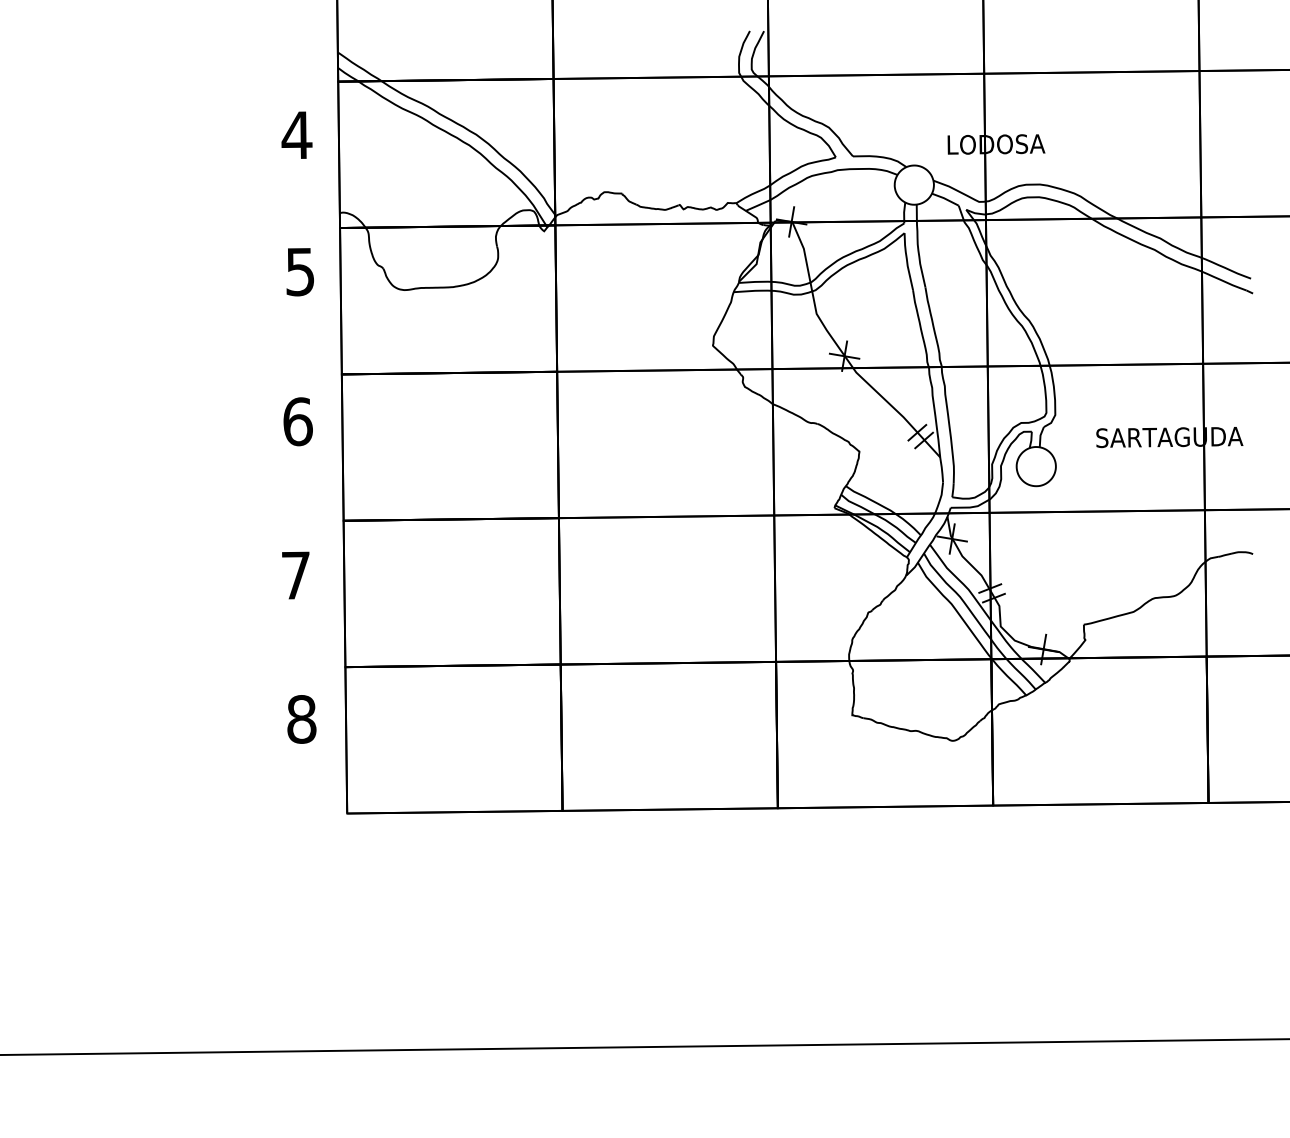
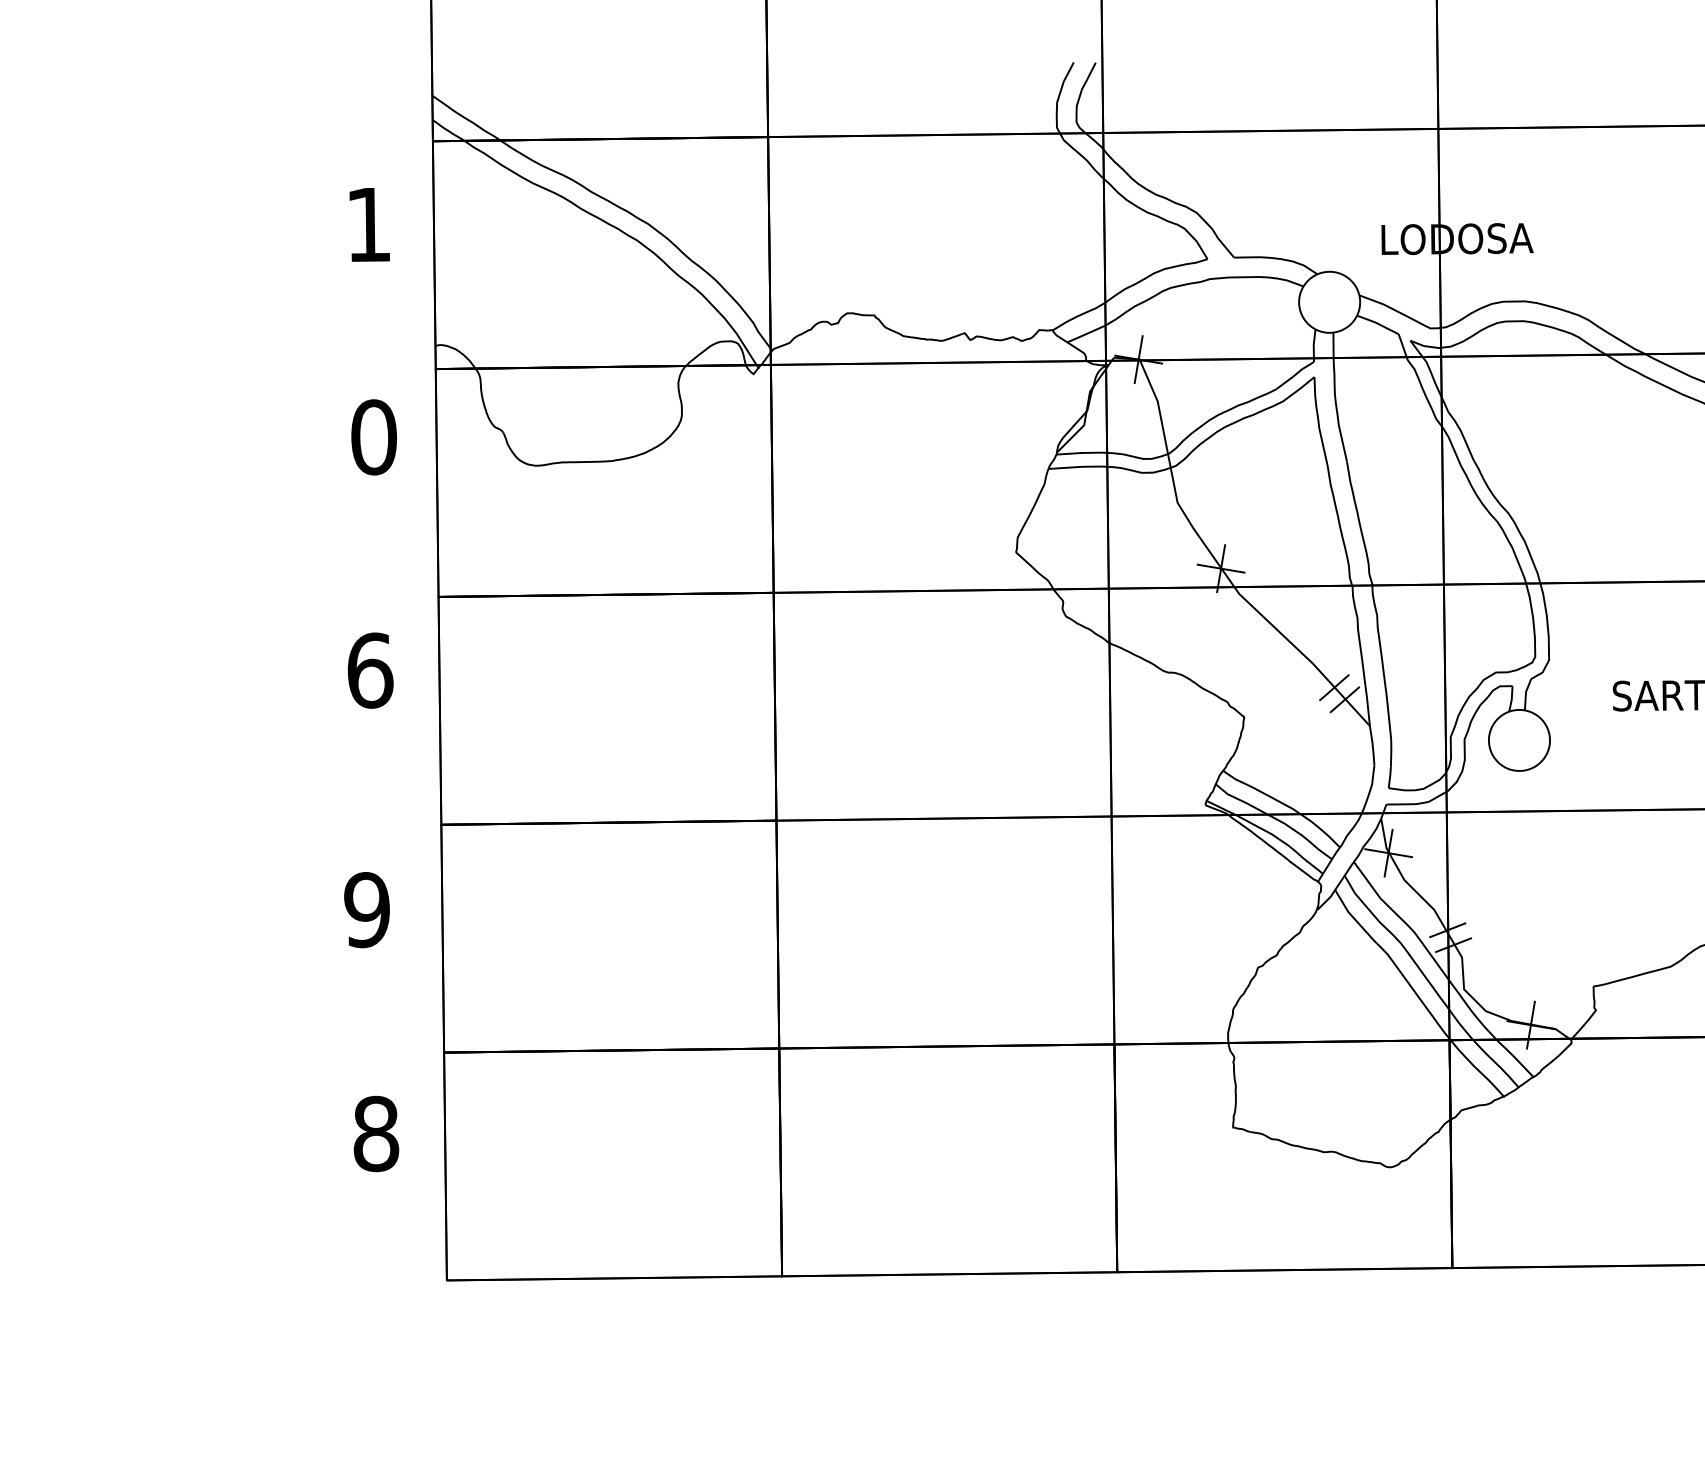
text: (296, 135) -> (367, 225), 4 -> 1
text: (300, 271) -> (374, 436), 5 -> 0
text: (295, 575) -> (366, 909), 7 -> 9

